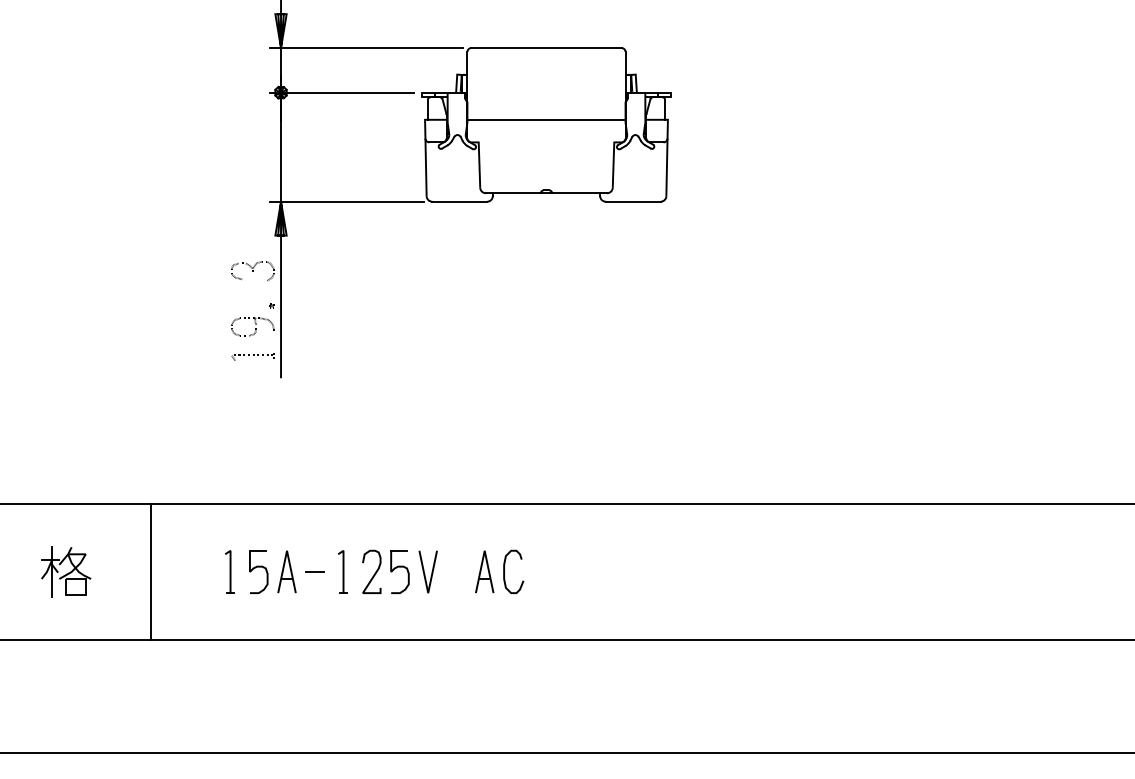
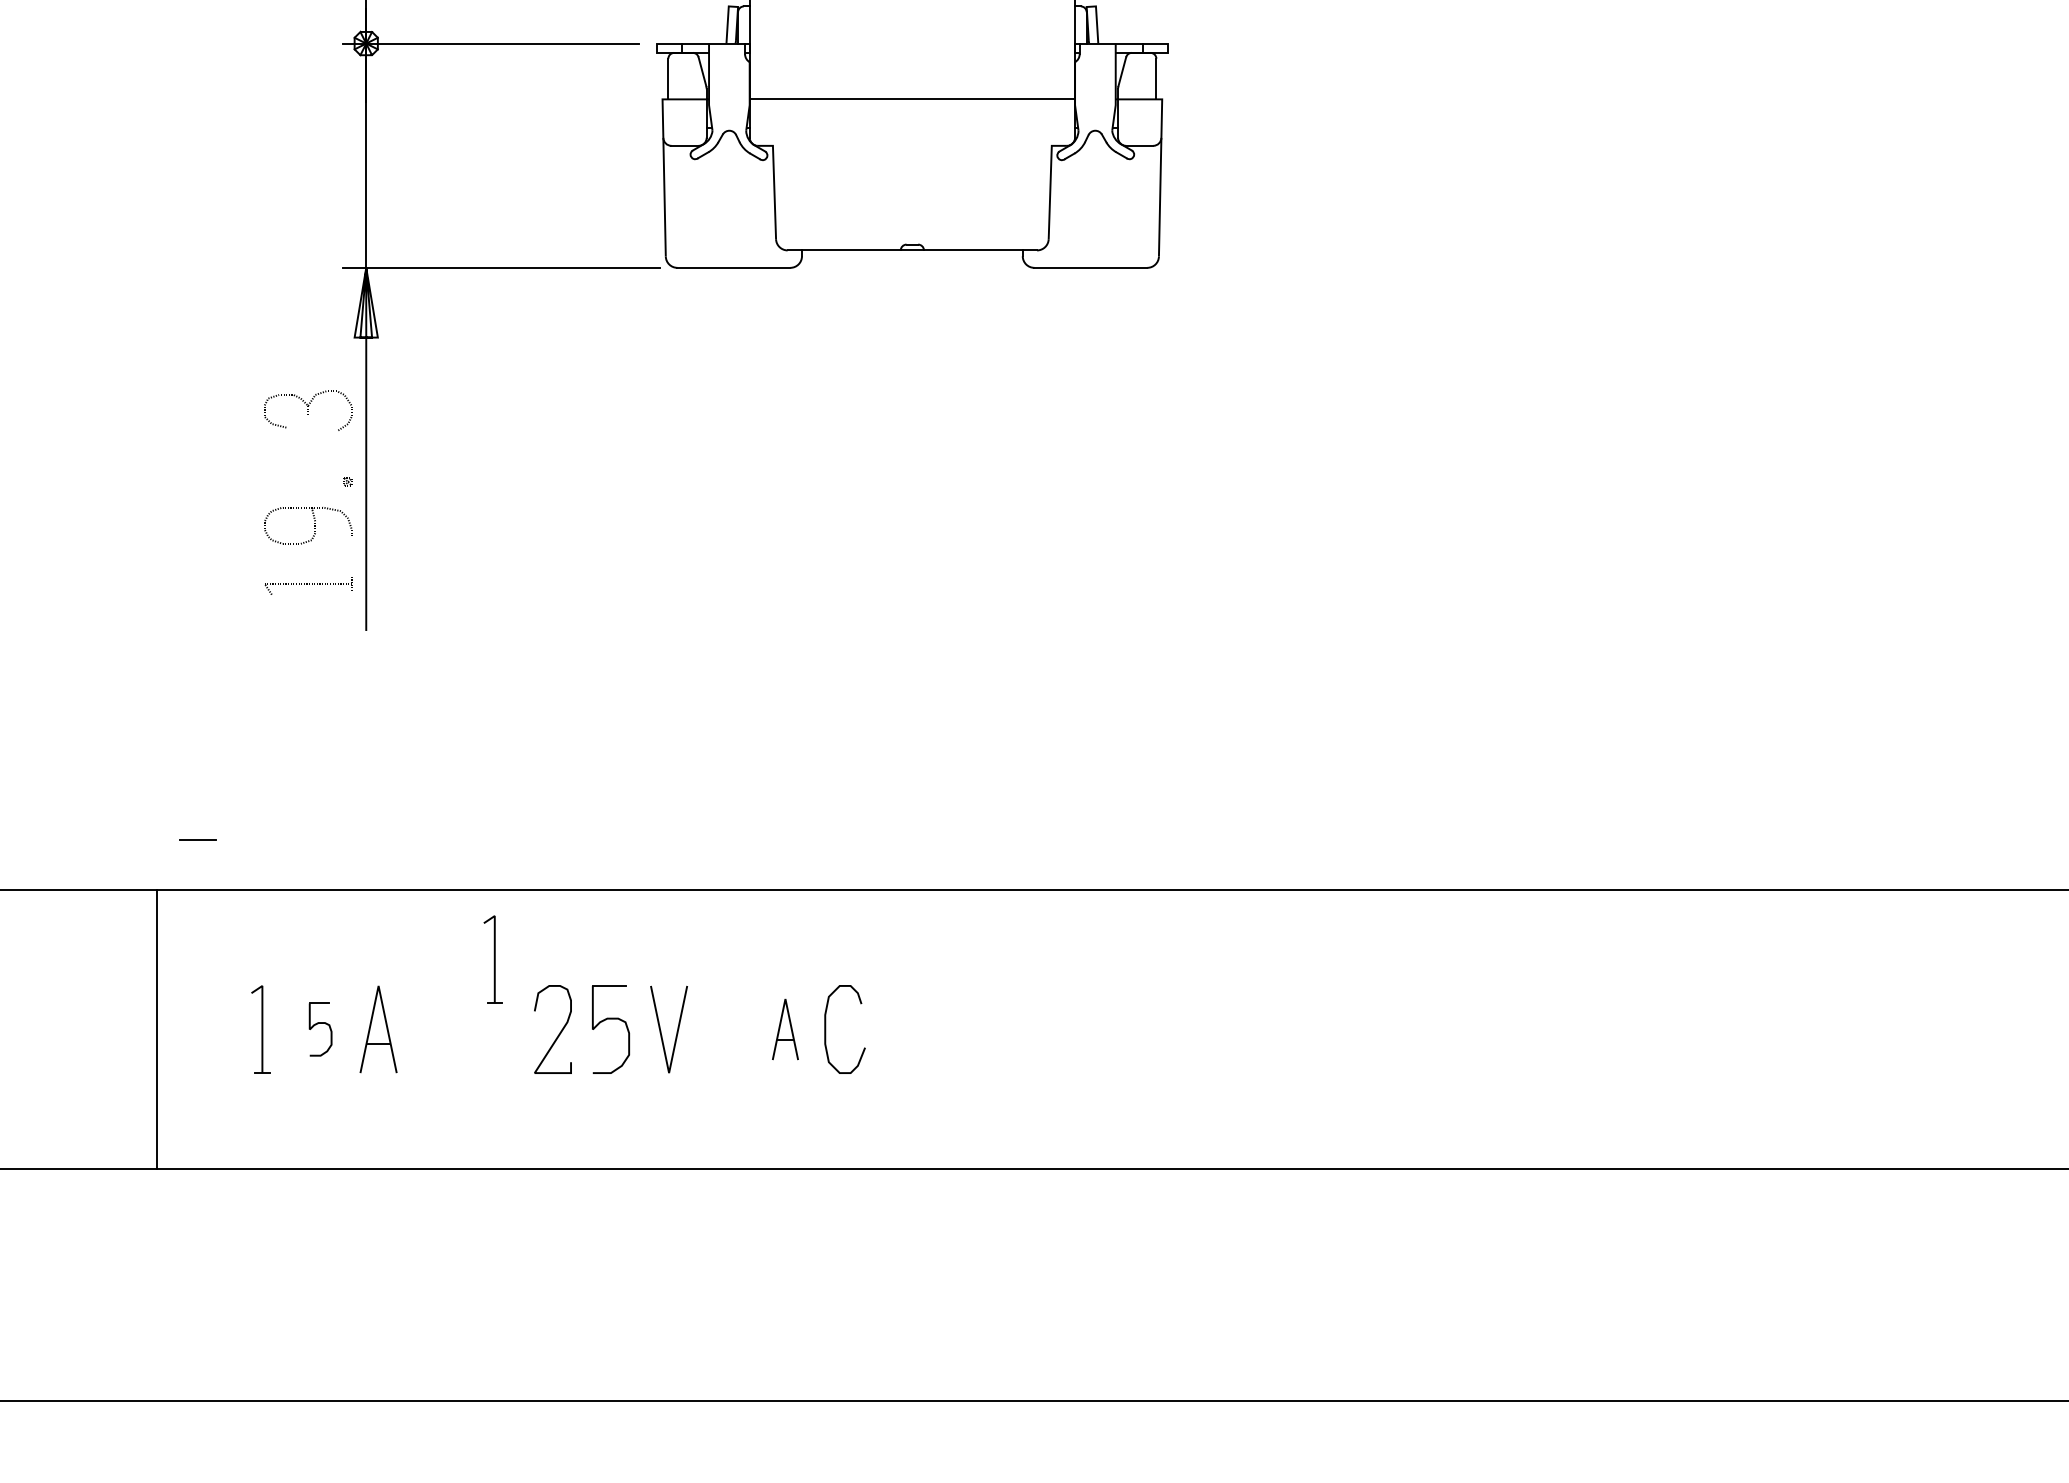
line: (151, 571) -> (157, 1028), moved
part: (258, 571) -> (319, 1028), size x0.6
line: (314, 571) -> (196, 839), moved
part: (342, 571) -> (492, 958), moved
part: (484, 571) -> (784, 1028), size x0.7

